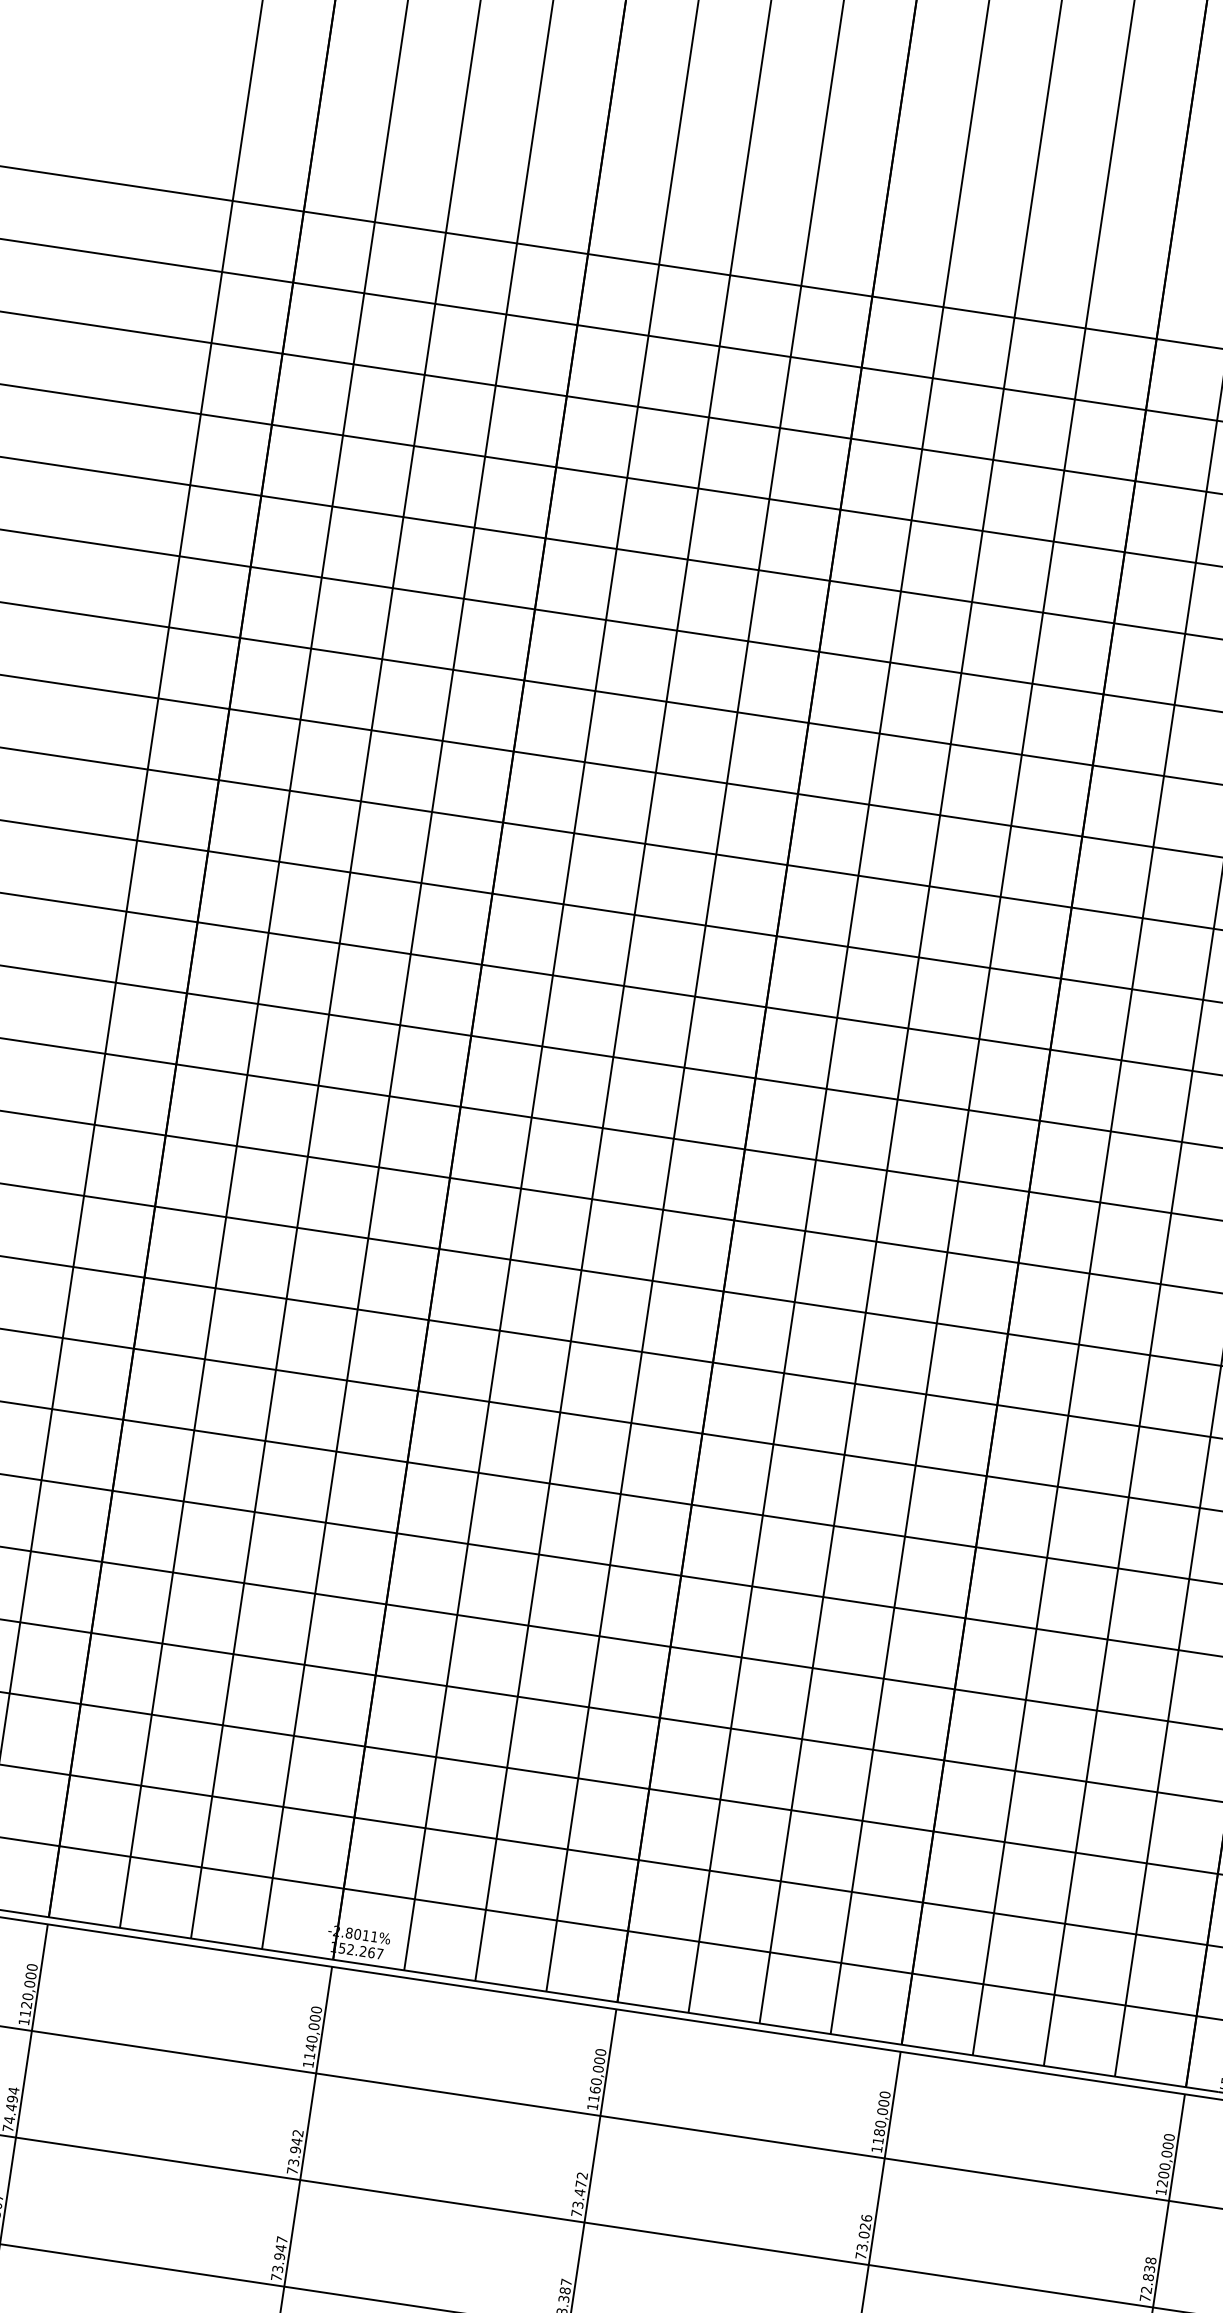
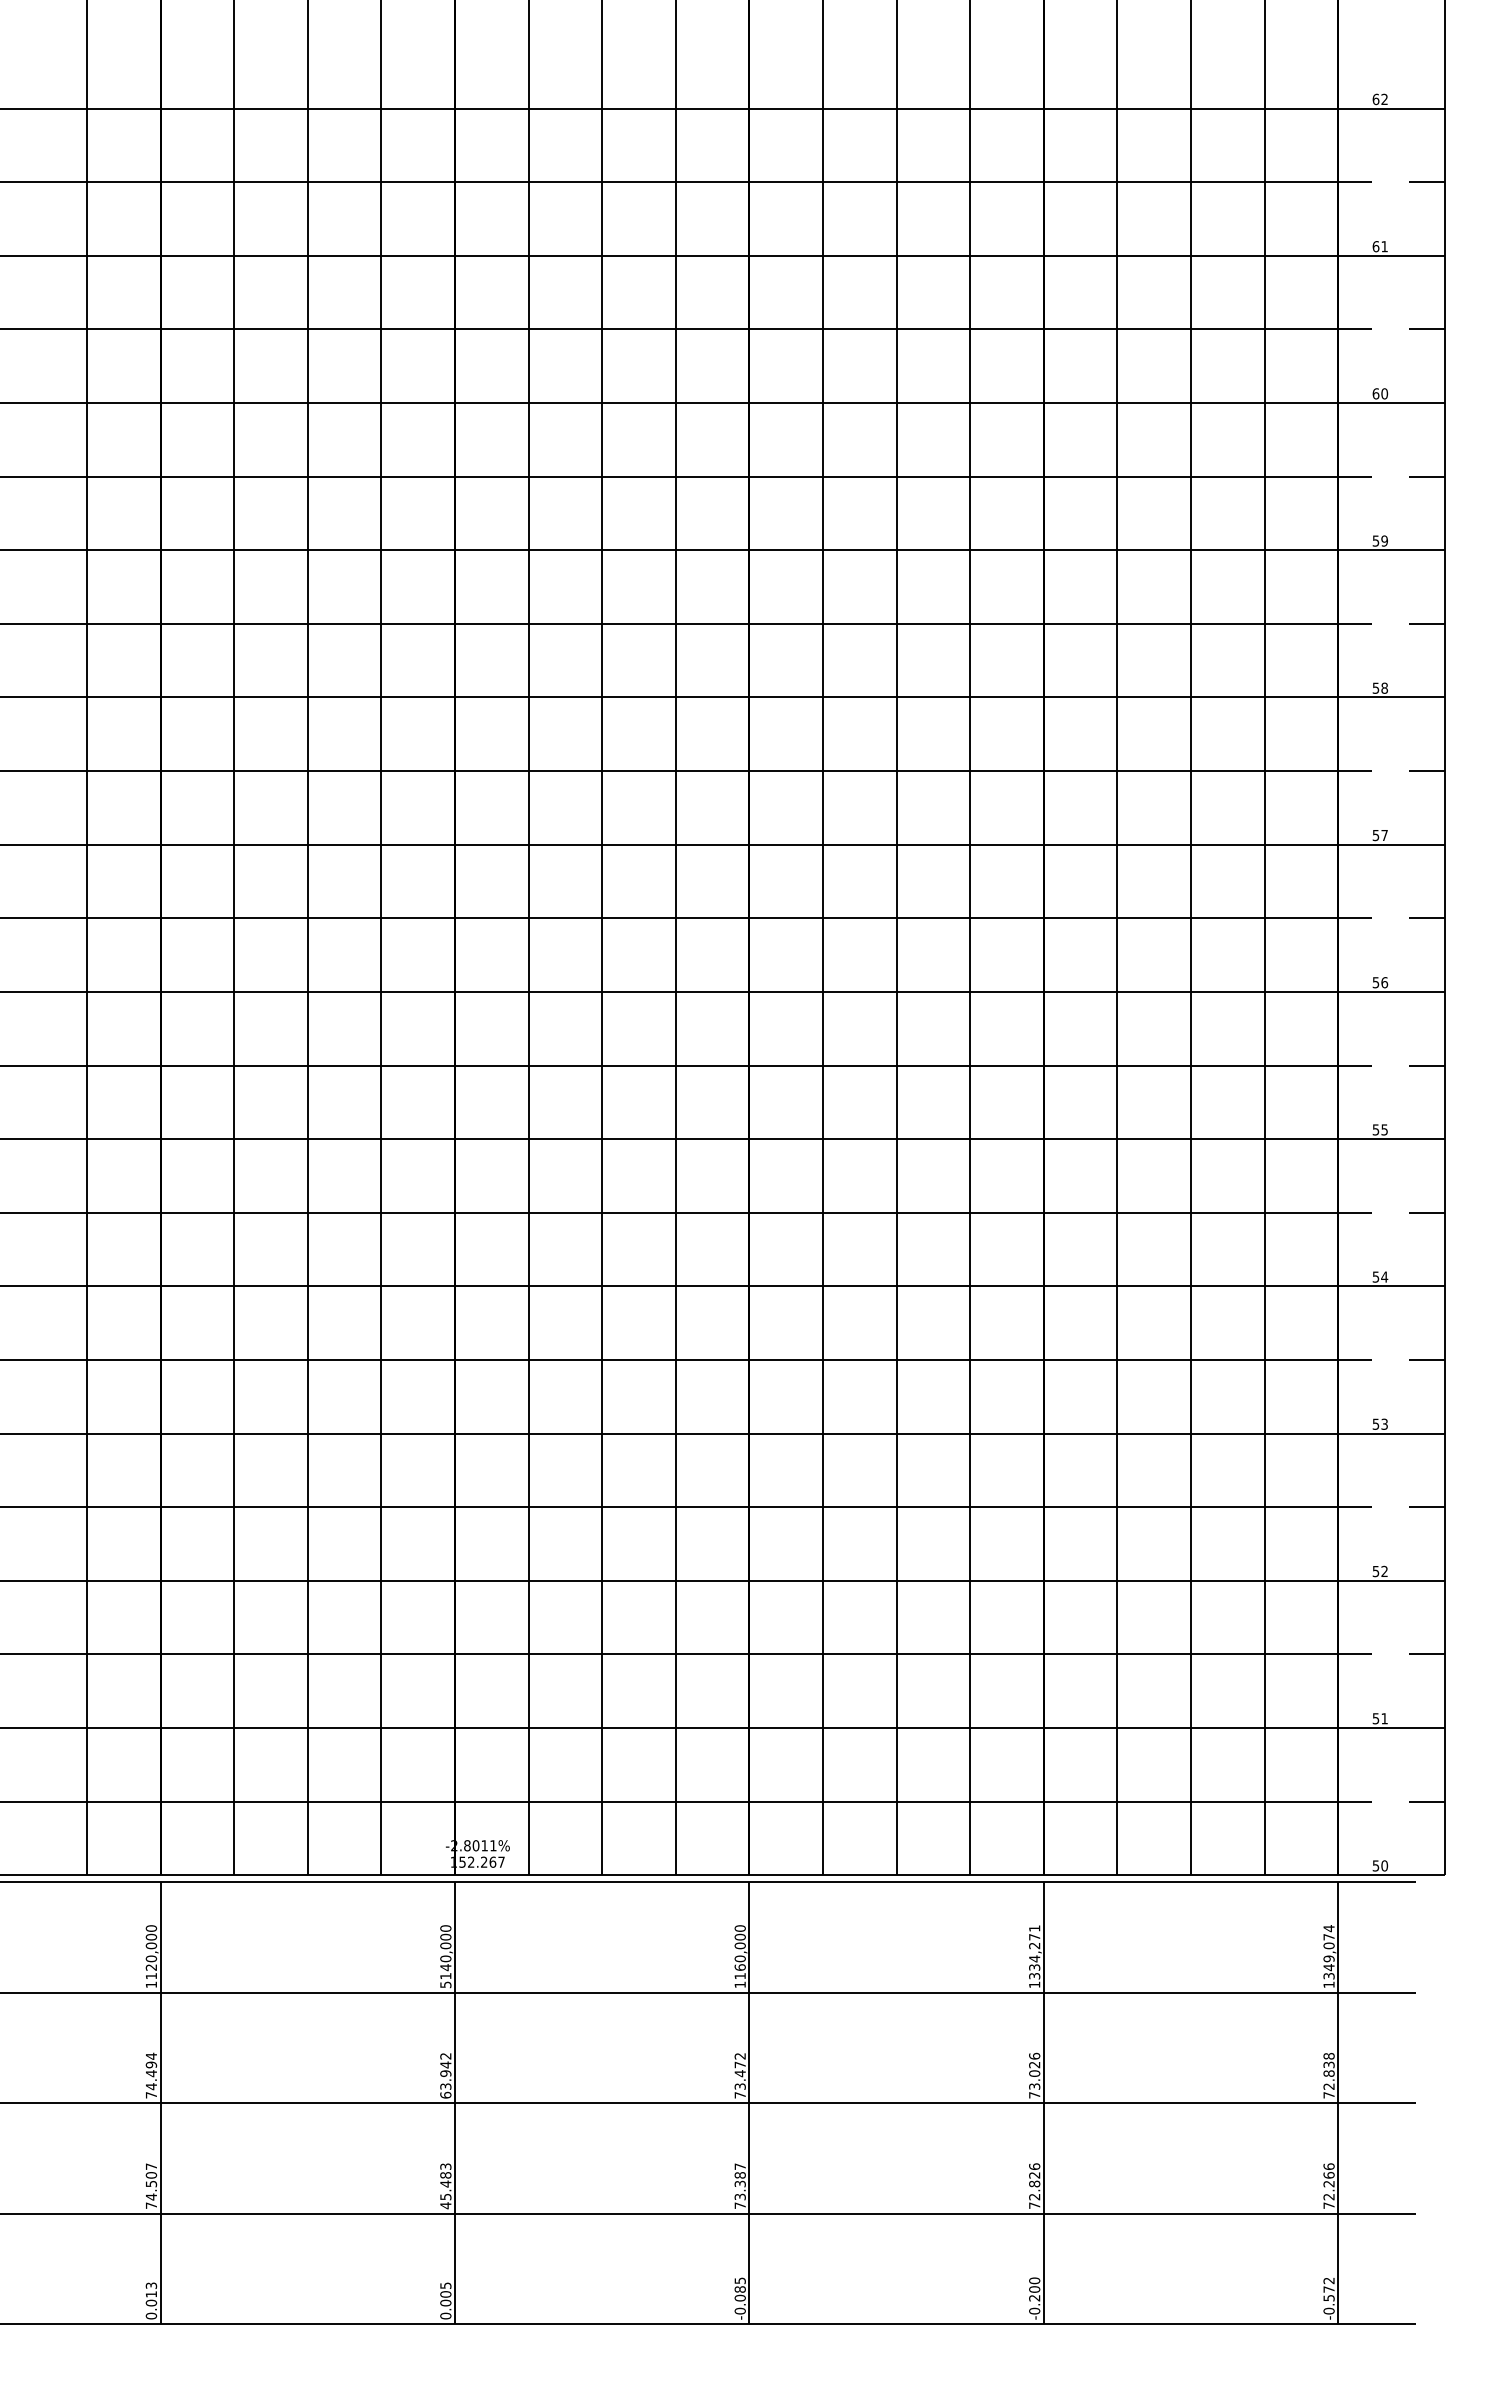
text: (308, 2063) -> (445, 1984), 1140,000 -> 5140,000
text: (881, 2118) -> (1034, 1952), 1180,000 -> 1334,271
text: (1165, 2160) -> (1328, 1952), 1200,000 -> 1349,074
text: (292, 2170) -> (445, 2094), 73.942 -> 63.942
text: (279, 2259) -> (445, 2186), 73.947 -> 45.483

